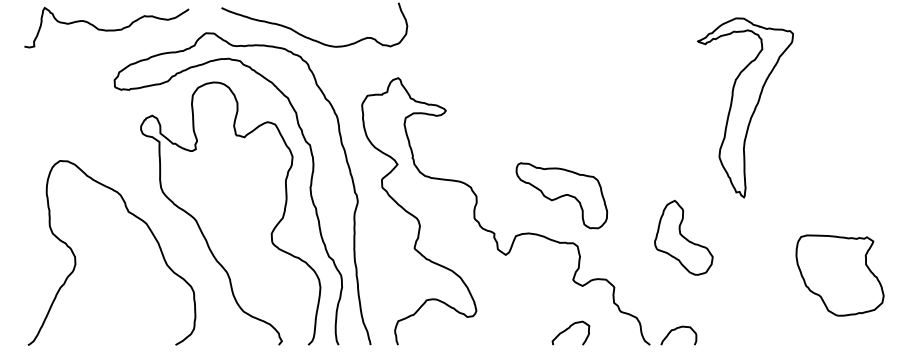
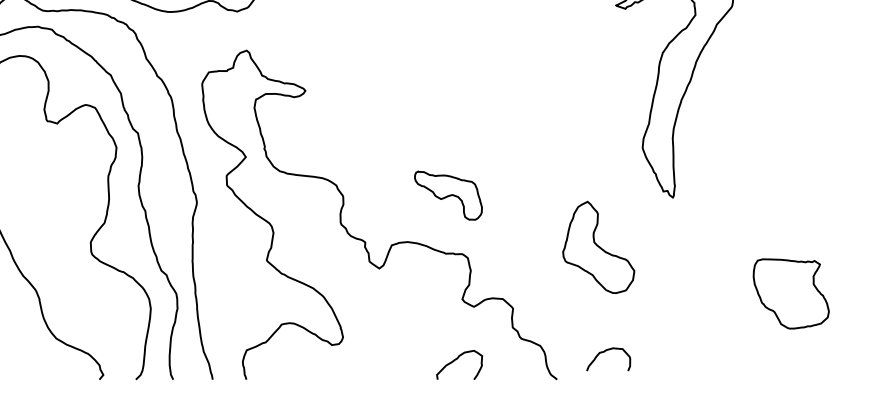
part: (561, 195) -> (447, 195), size x0.6
part: (839, 275) -> (790, 293), size x0.7
curve: (675, 330) -> (604, 353), moved

